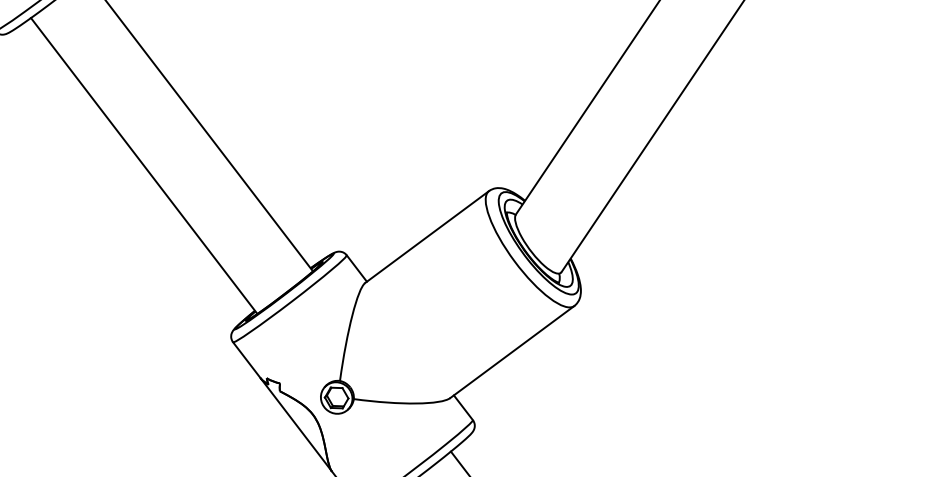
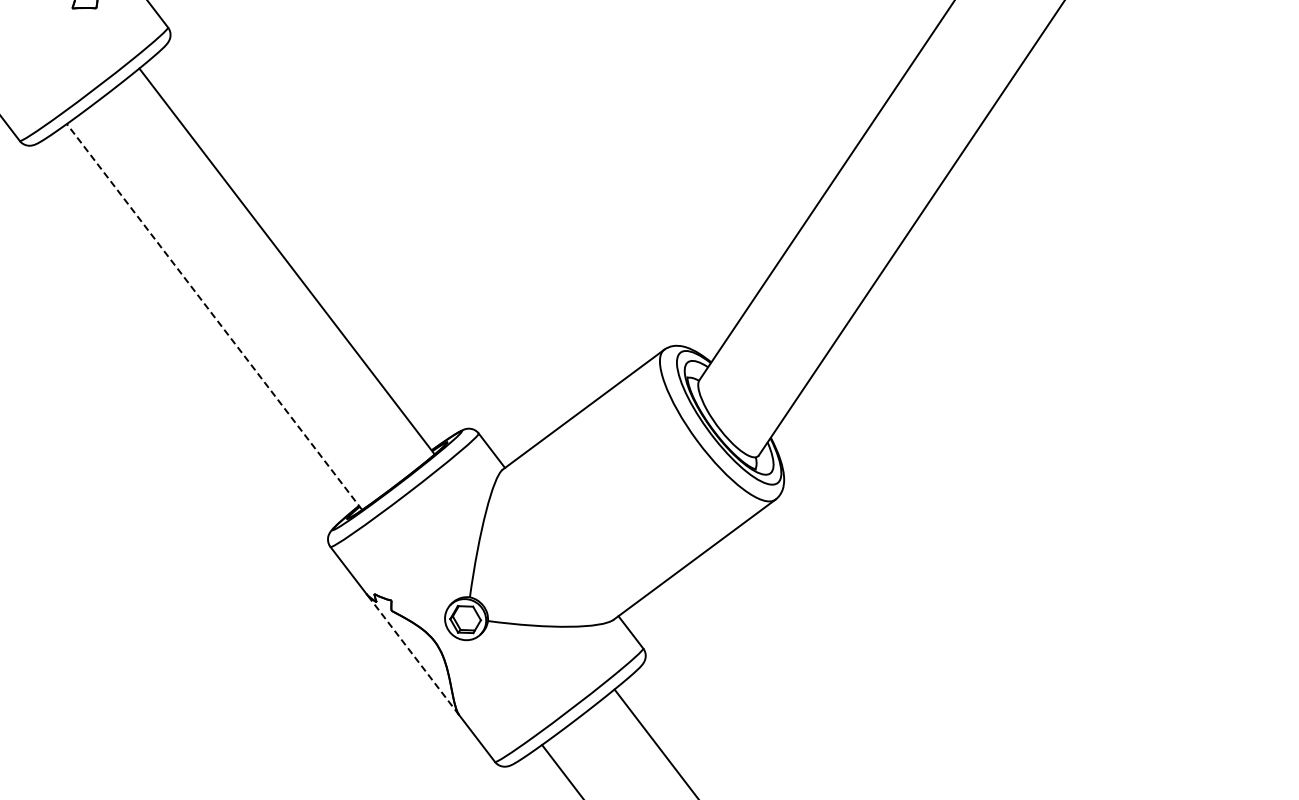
line: (144, 165) -> (214, 316), solid -> dashed
line: (295, 424) -> (412, 654), solid -> dashed

